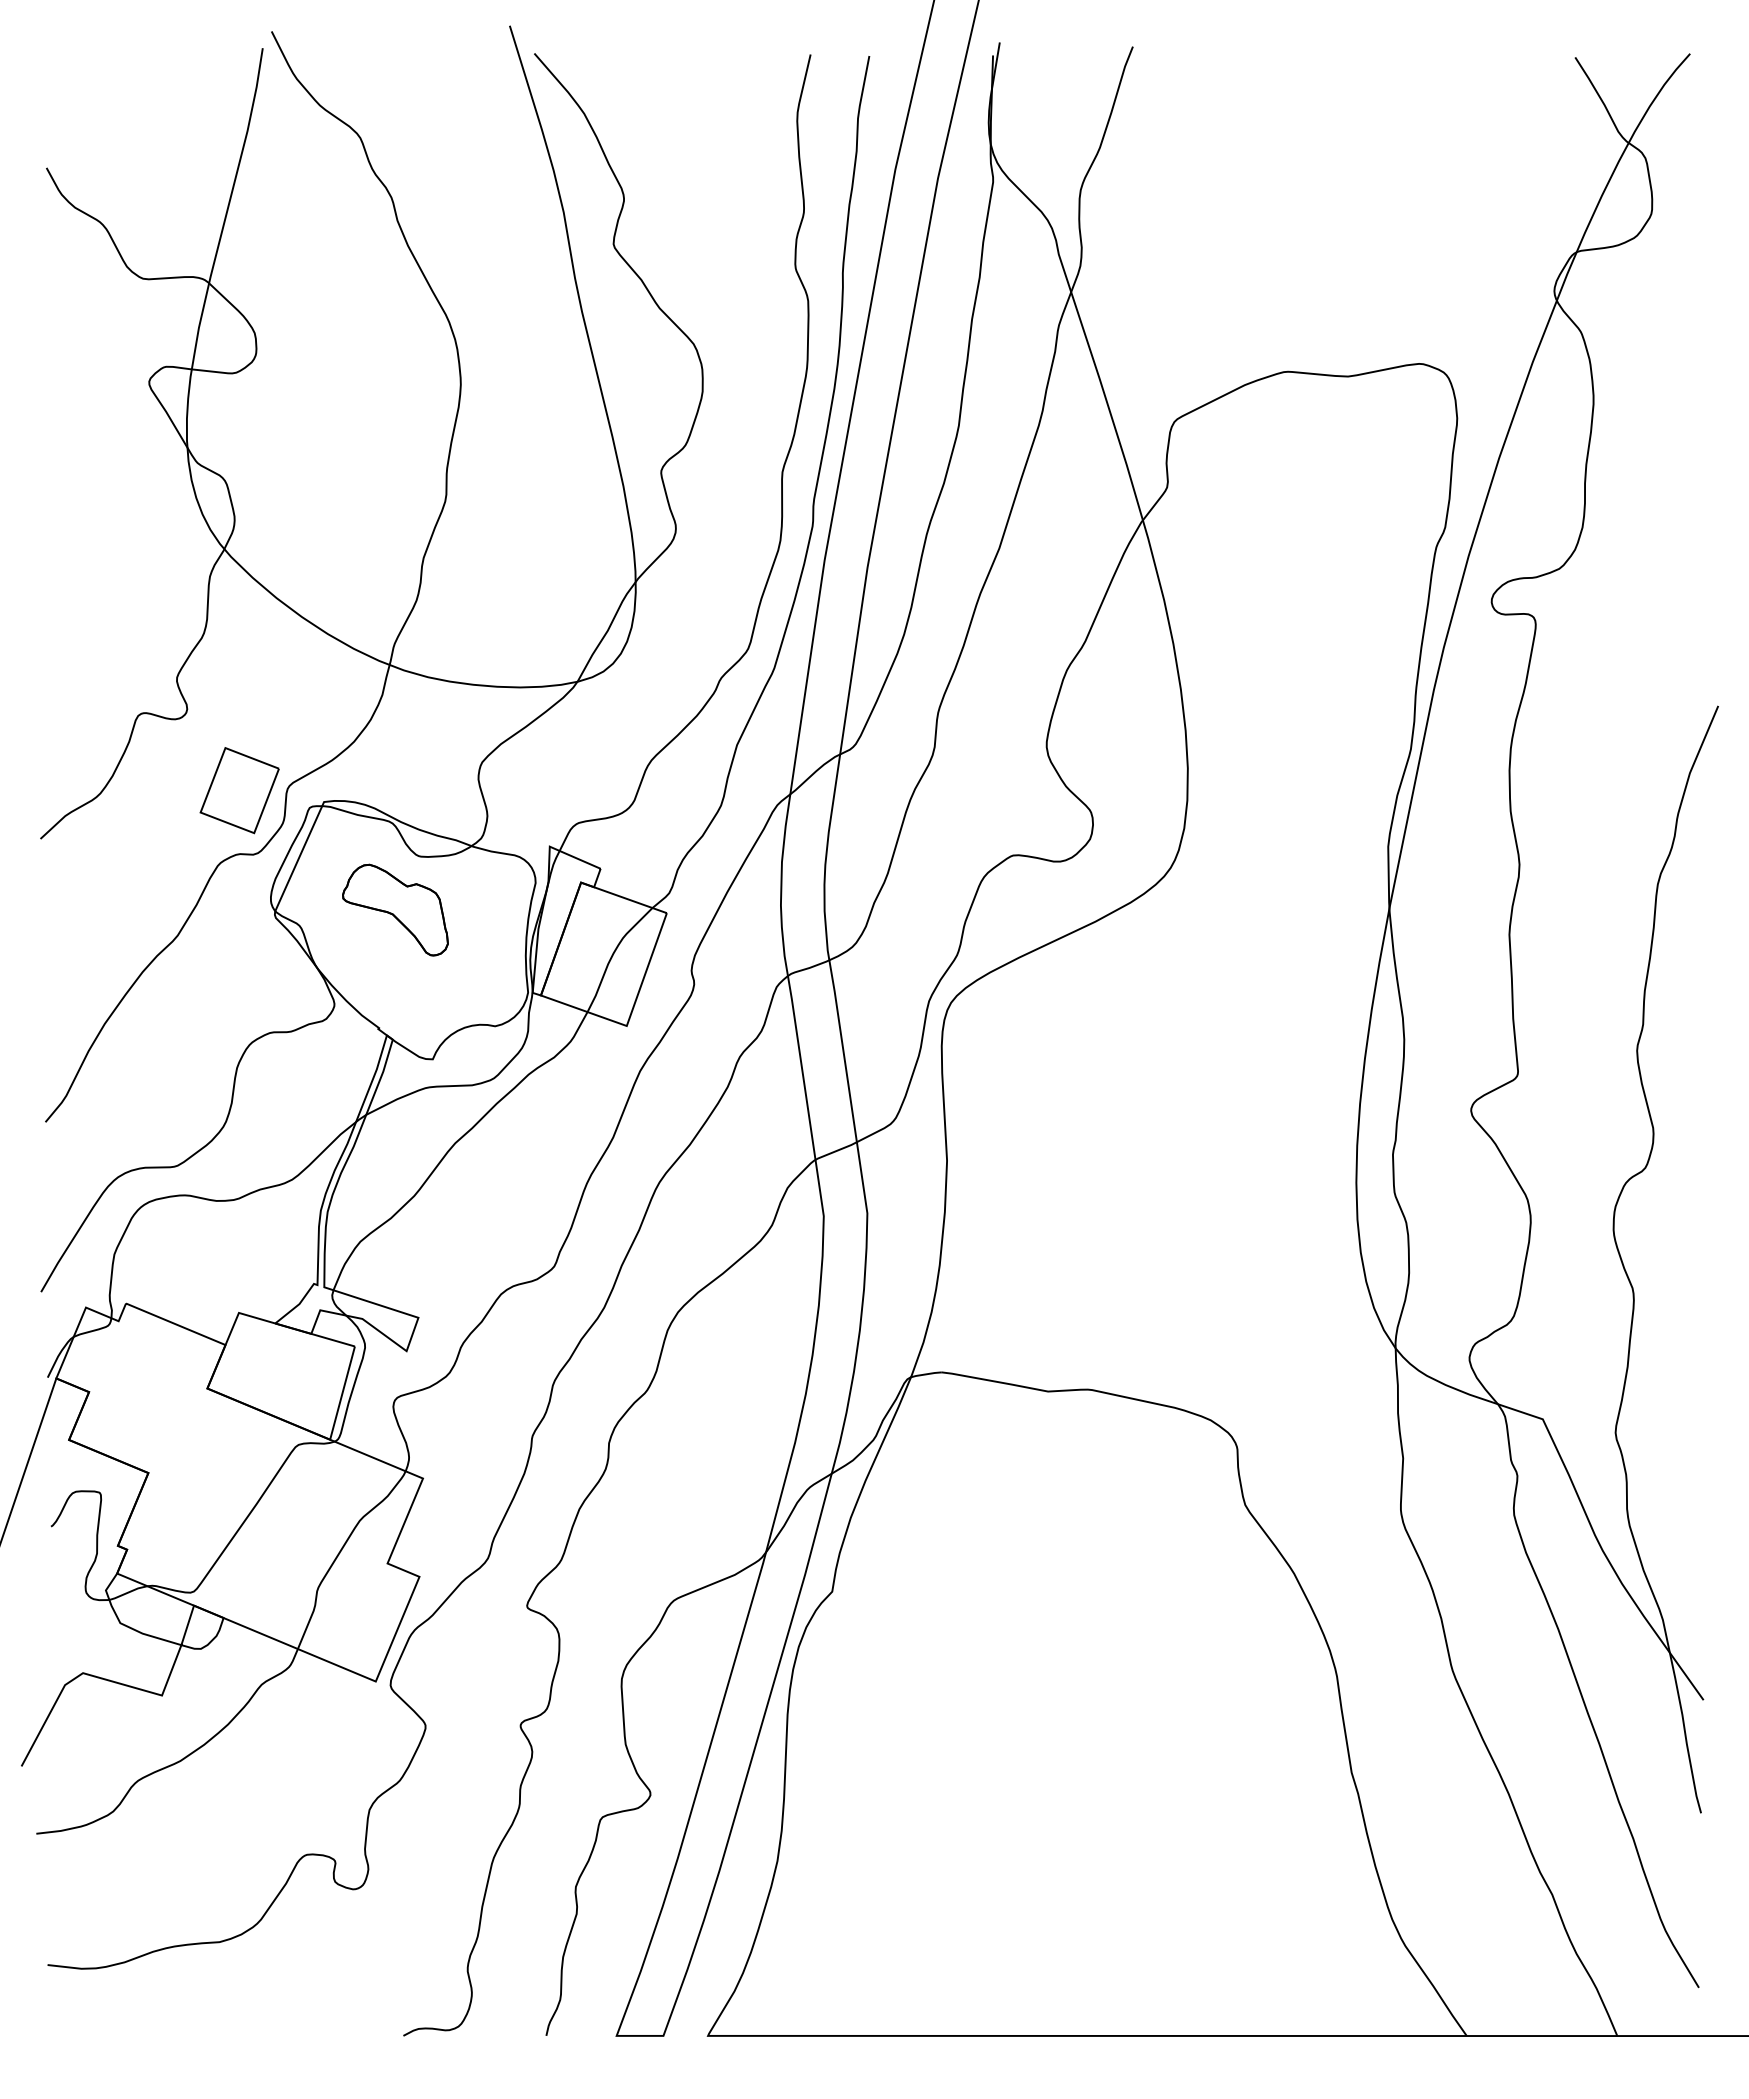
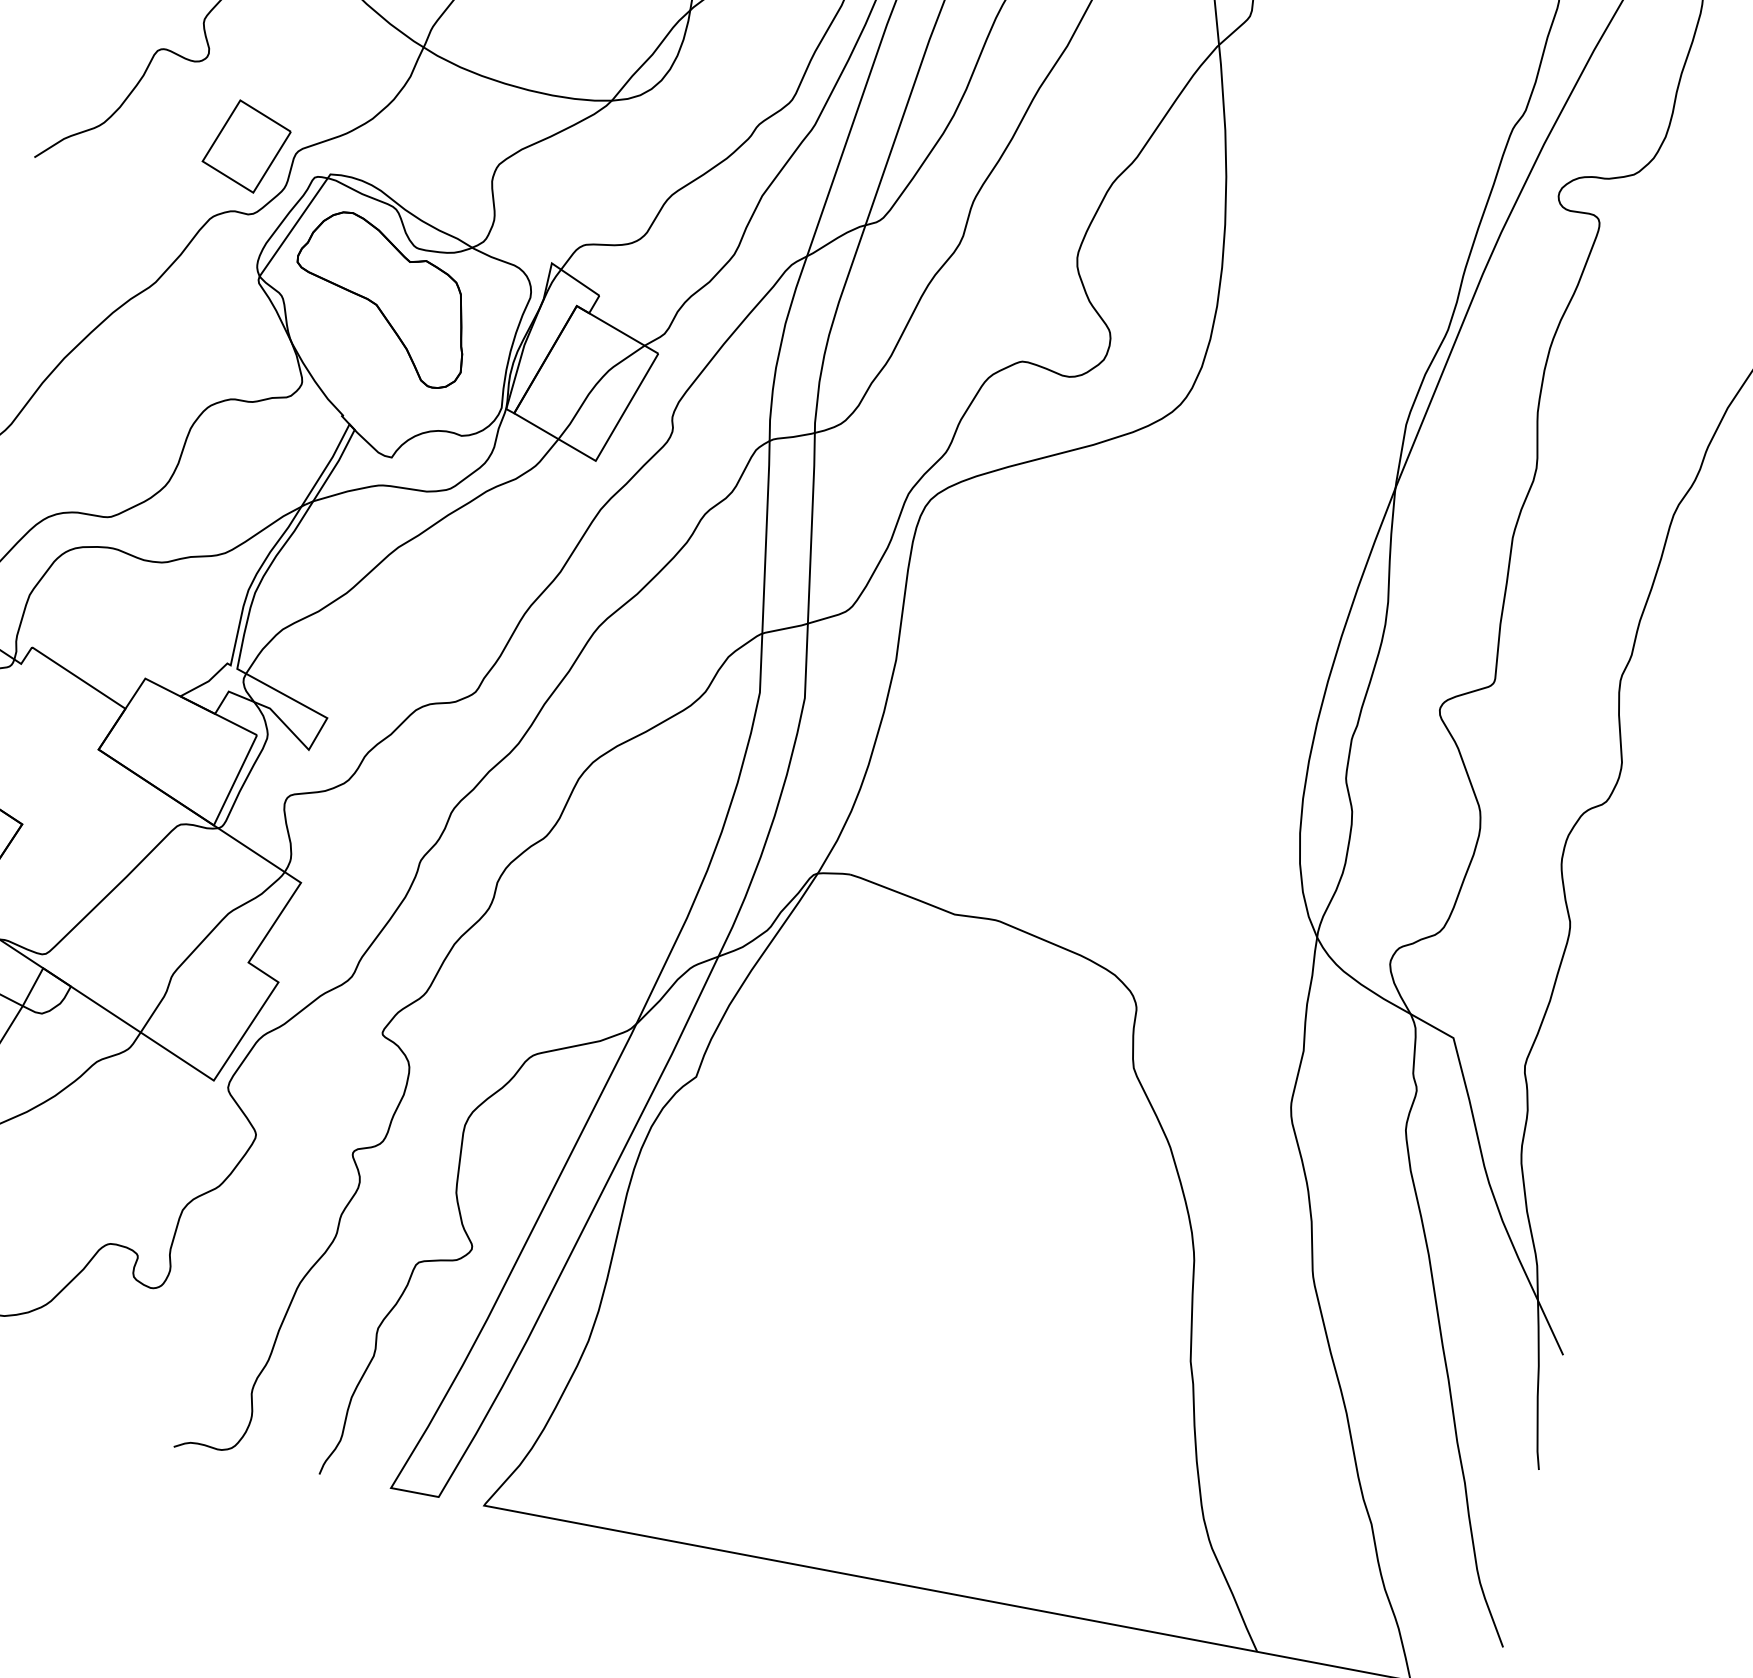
part: (395, 909) -> (382, 297), size x1.67

